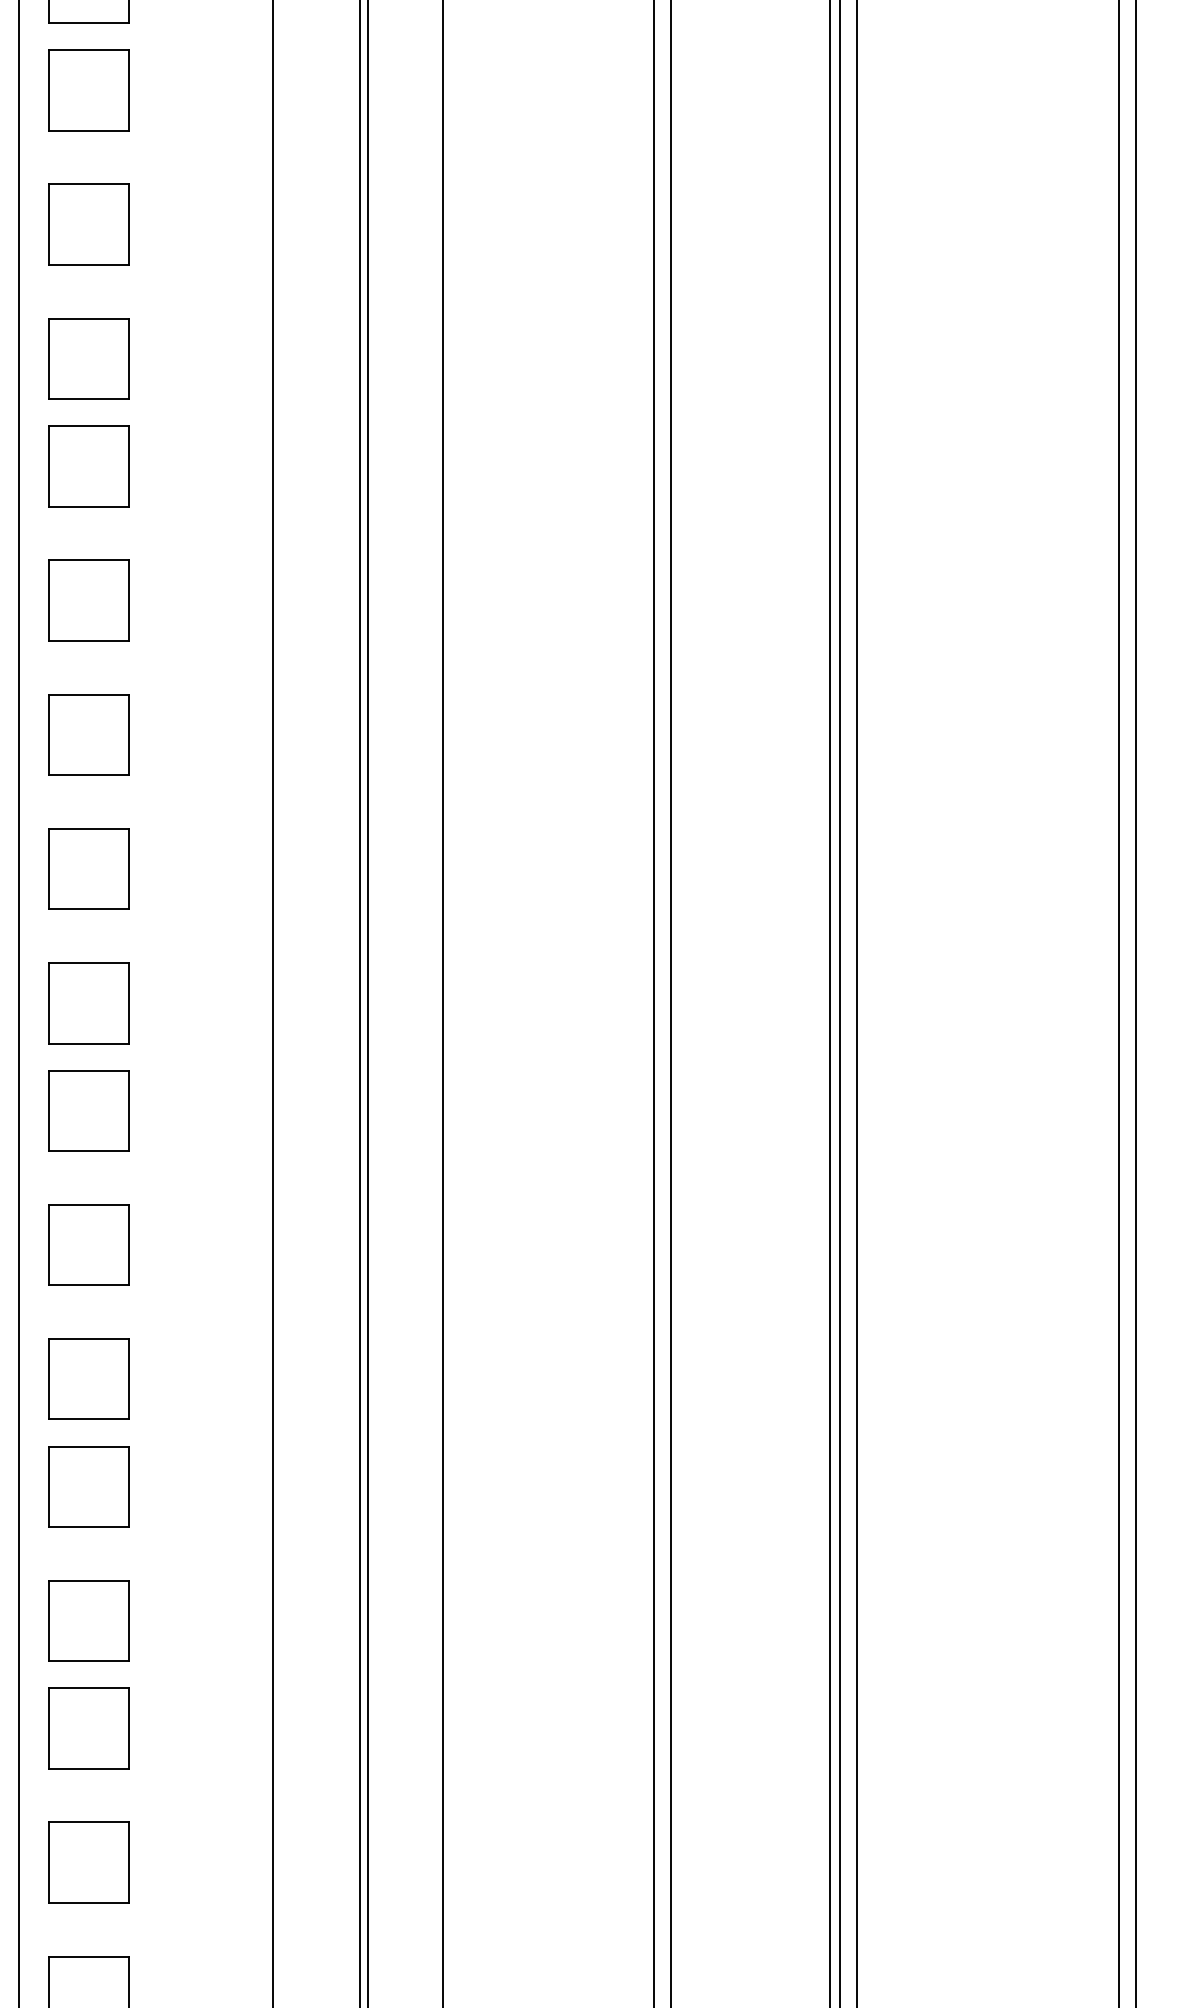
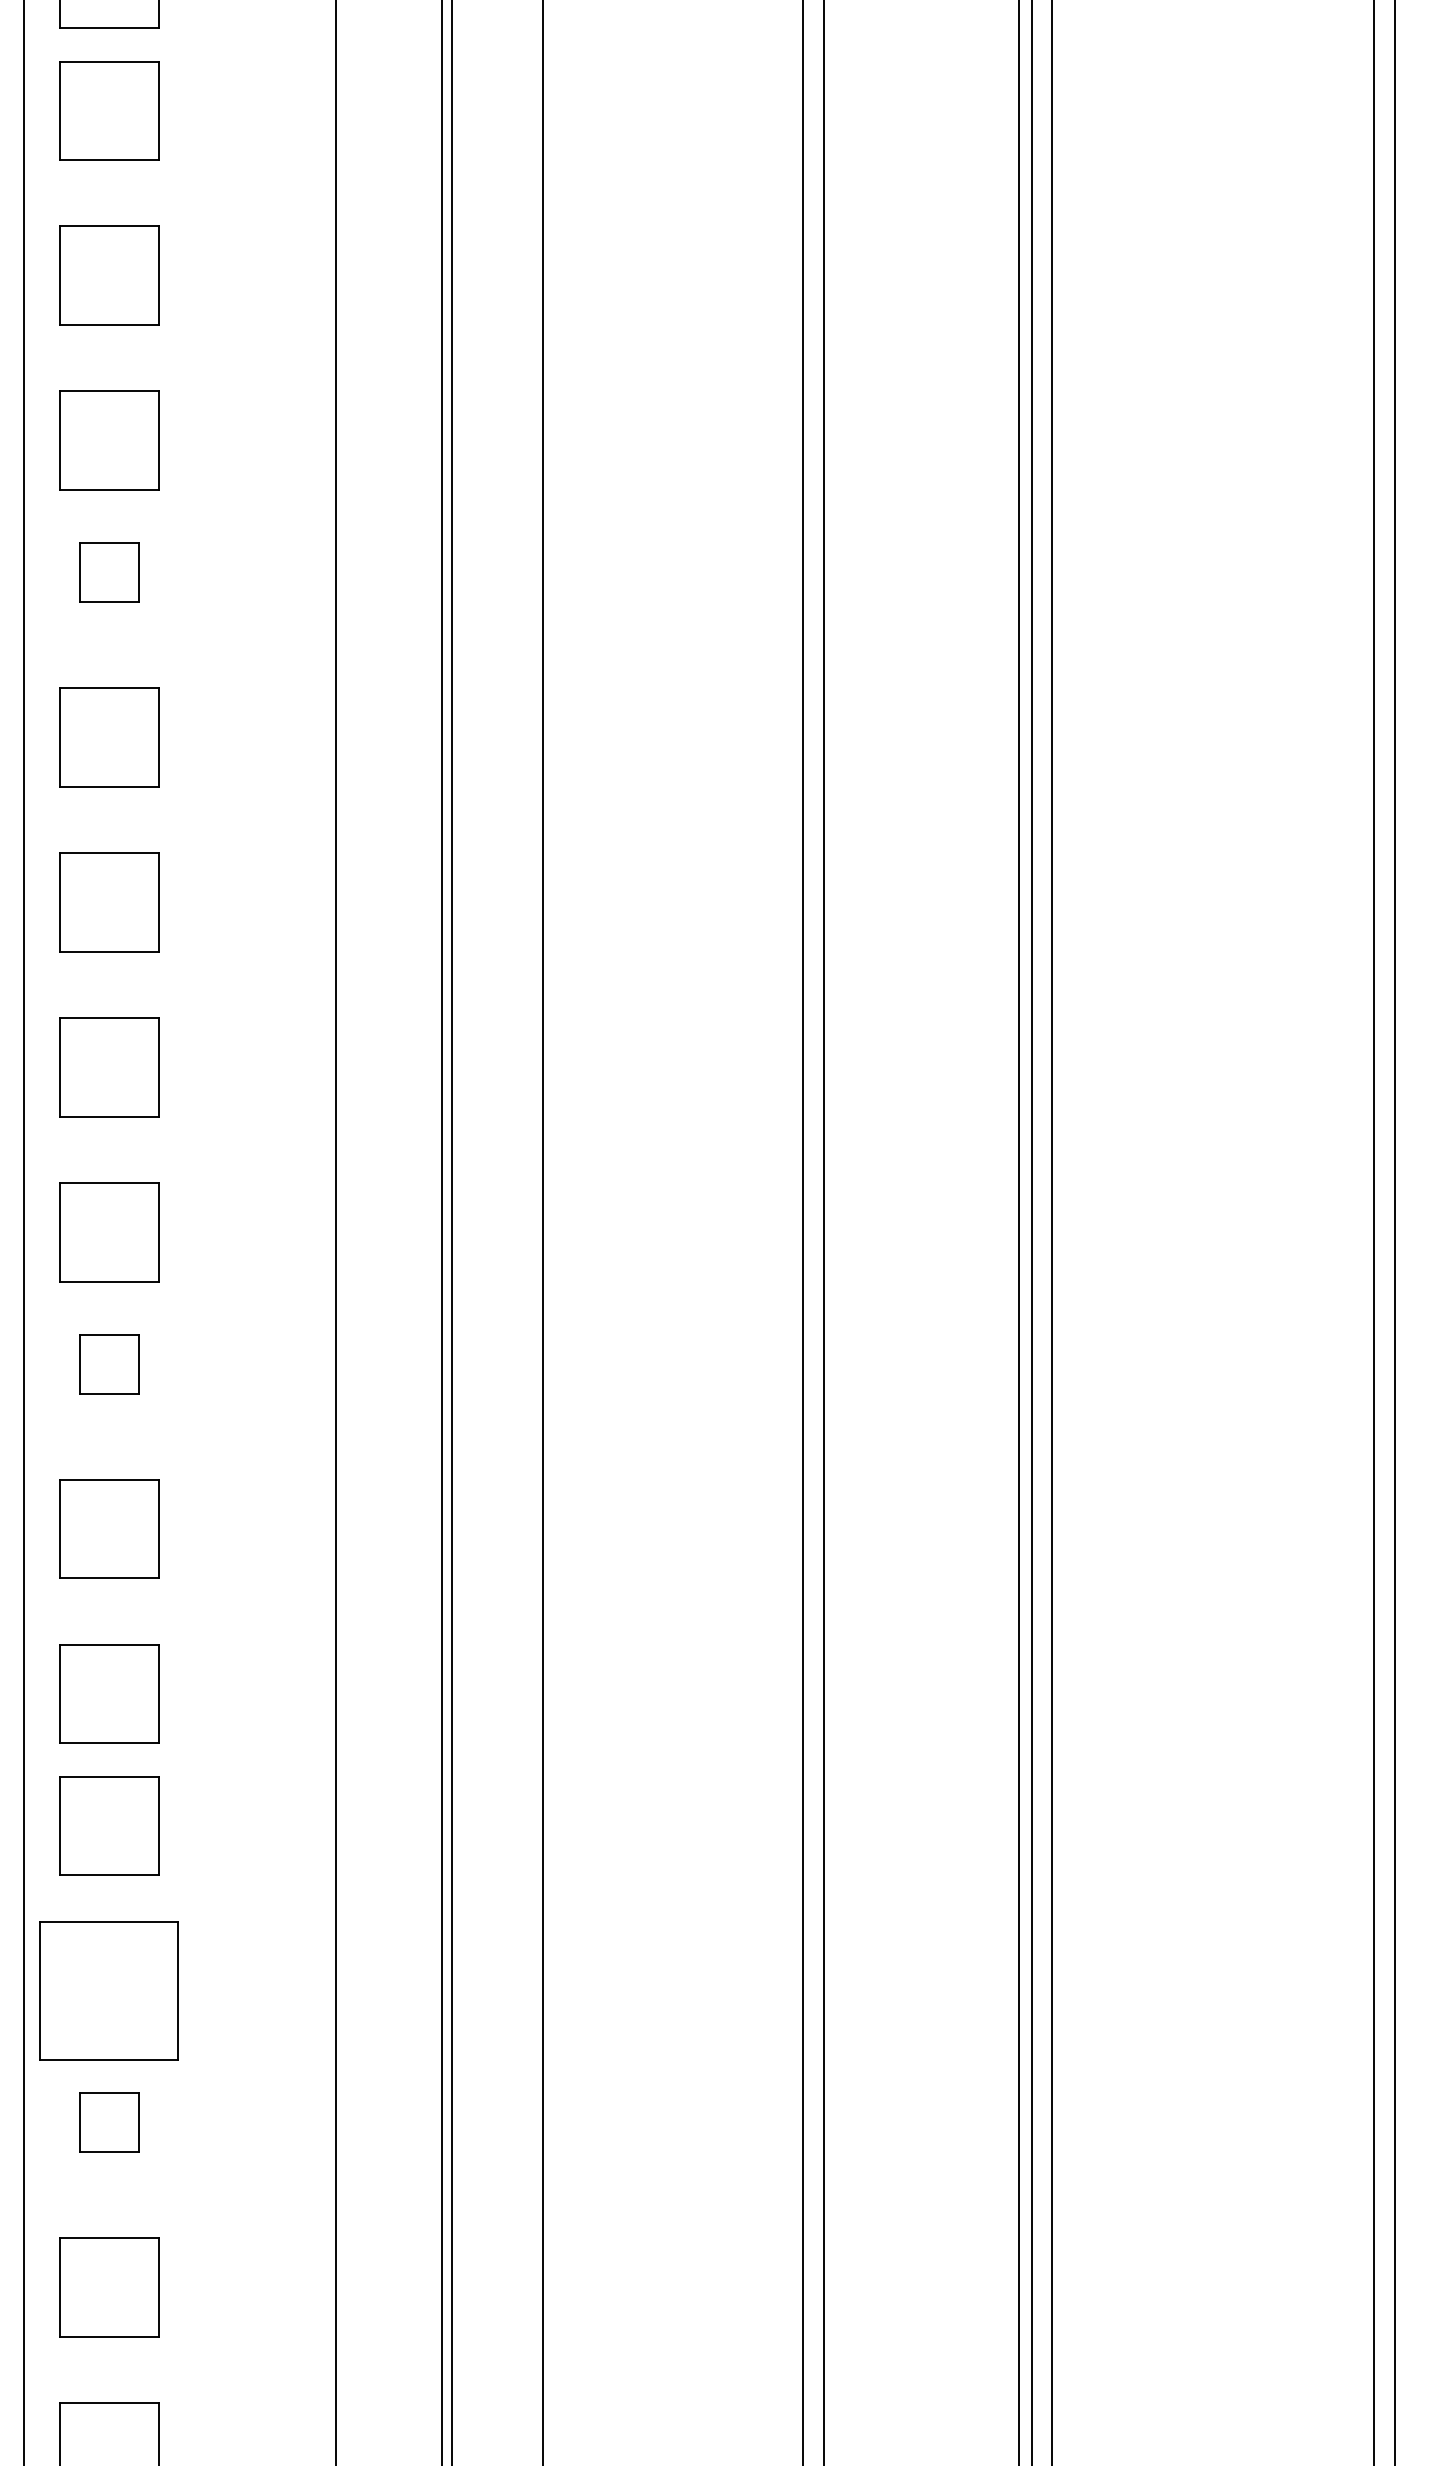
part: (89, 466) -> (109, 572), size x0.6
part: (89, 1111) -> (109, 1364), size x0.6
part: (89, 1620) -> (109, 1990), size x1.4
part: (89, 1728) -> (109, 2122), size x0.6

